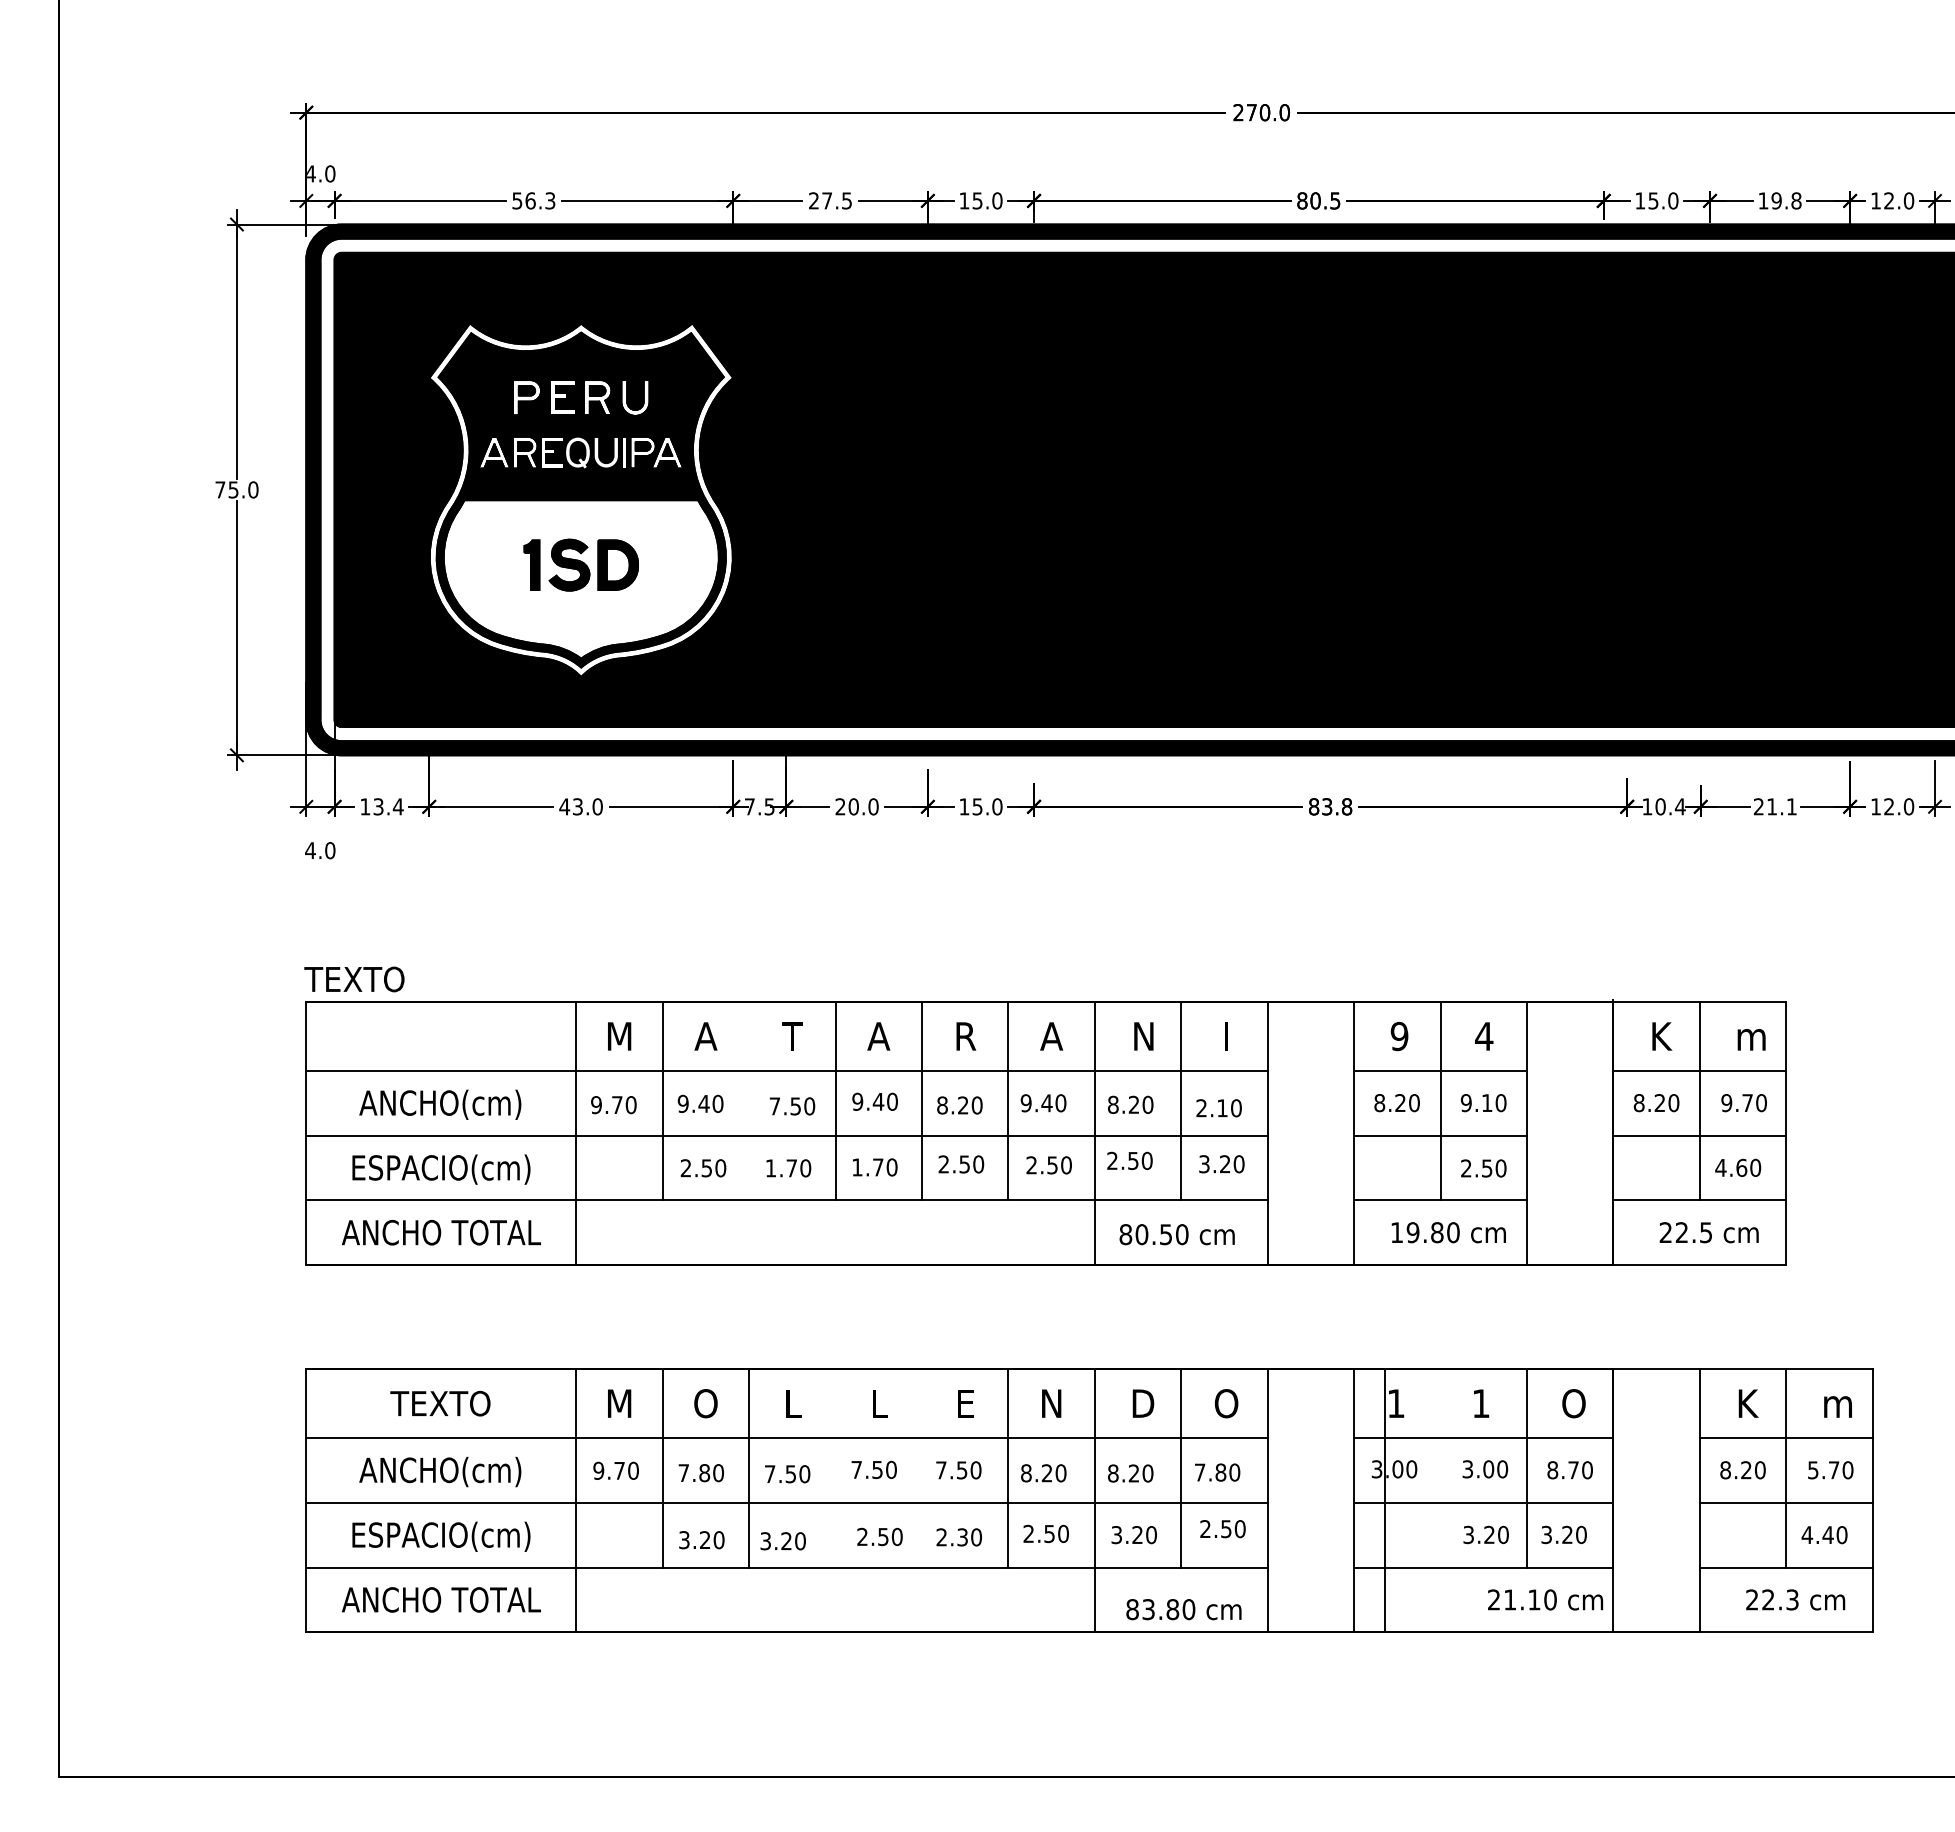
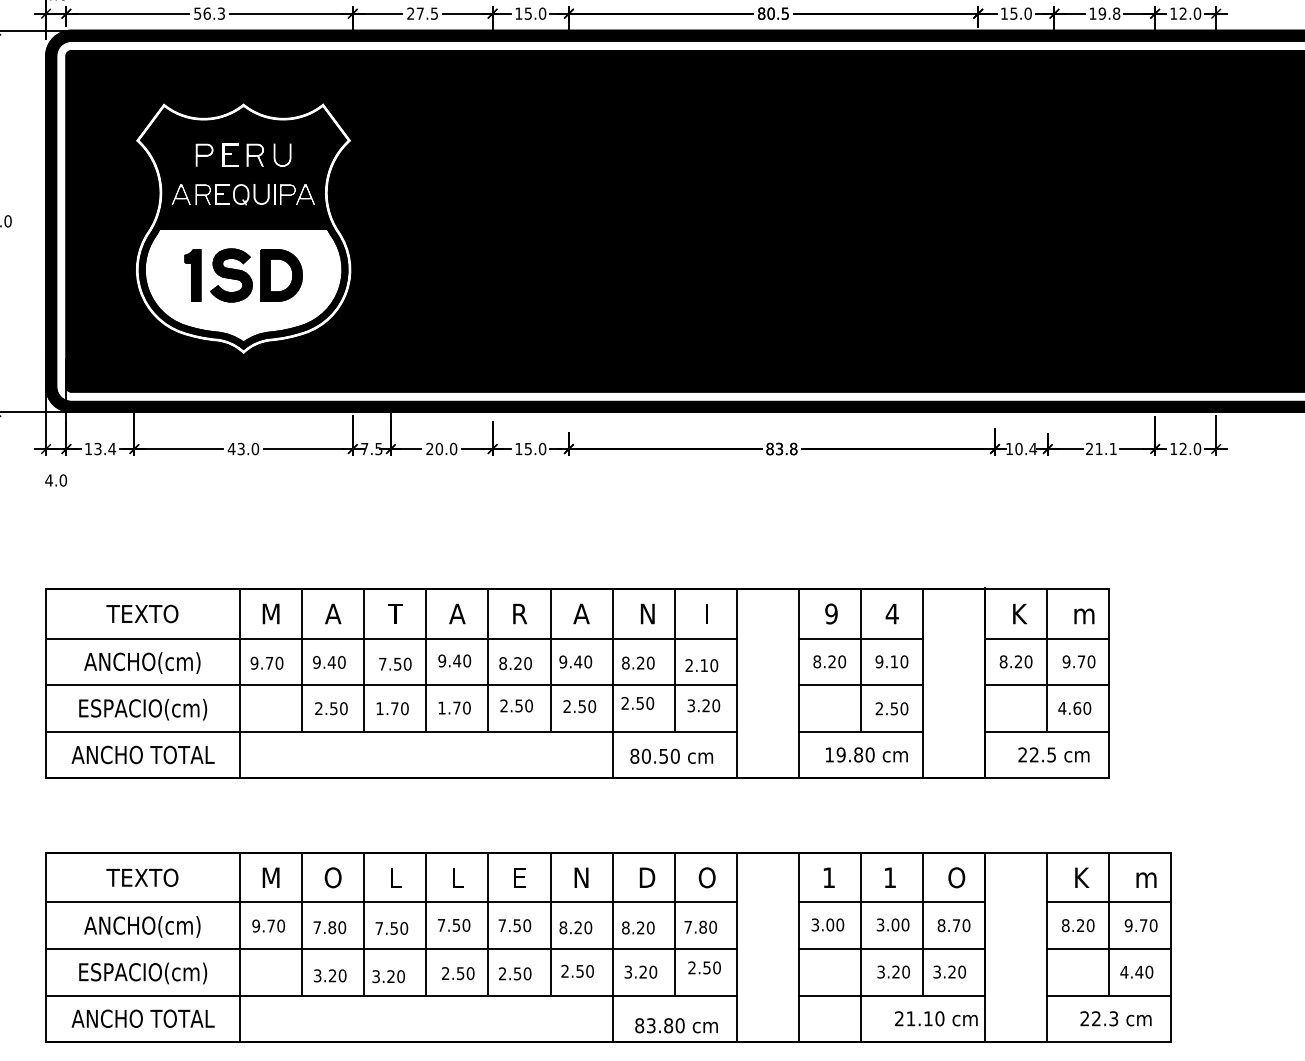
part: (581, 564) -> (243, 274), size x1.43
text: (354, 979) -> (142, 614), moved
line: (749, 1101) -> (364, 660), added
line: (835, 1468) -> (426, 924), added
line: (922, 1468) -> (488, 924), added
text: (1812, 1469) -> (1128, 925), 5.70 -> 9.70
line: (1384, 1500) -> (860, 947), moved
text: (962, 1536) -> (517, 973), 2.30 -> 2.50

